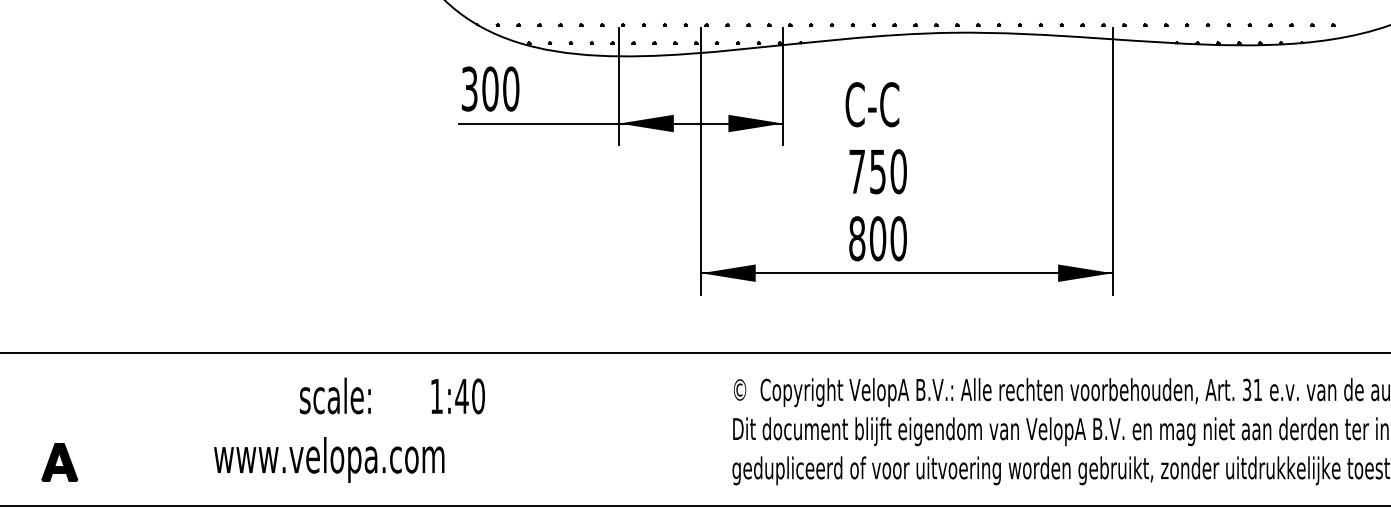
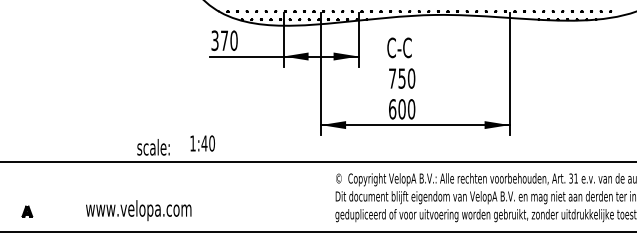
text: (490, 88) -> (224, 40), 300 -> 370
text: (857, 239) -> (392, 109), 800 -> 600
text: (335, 396) -> (153, 147), moved
text: (457, 396) -> (202, 143), moved
text: (328, 459) -> (138, 210), moved
part: (60, 461) -> (27, 211), size x0.6

